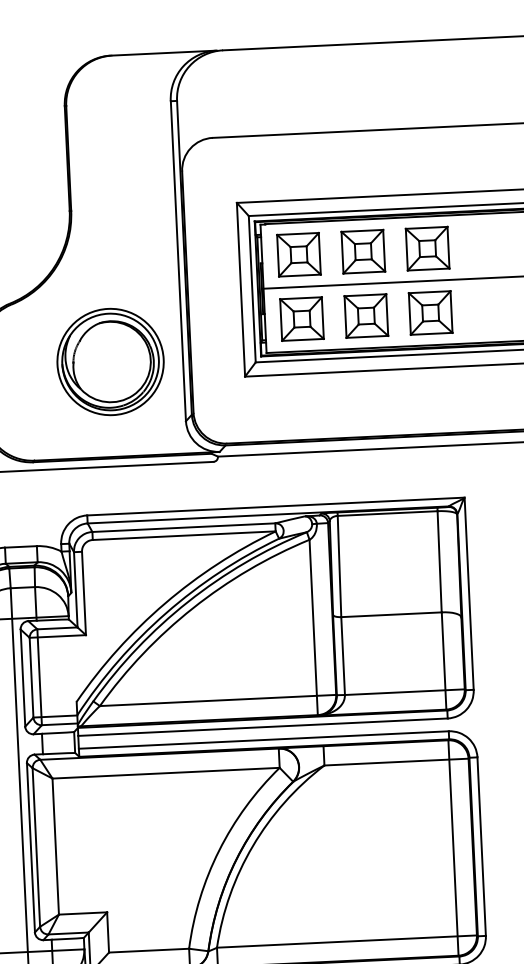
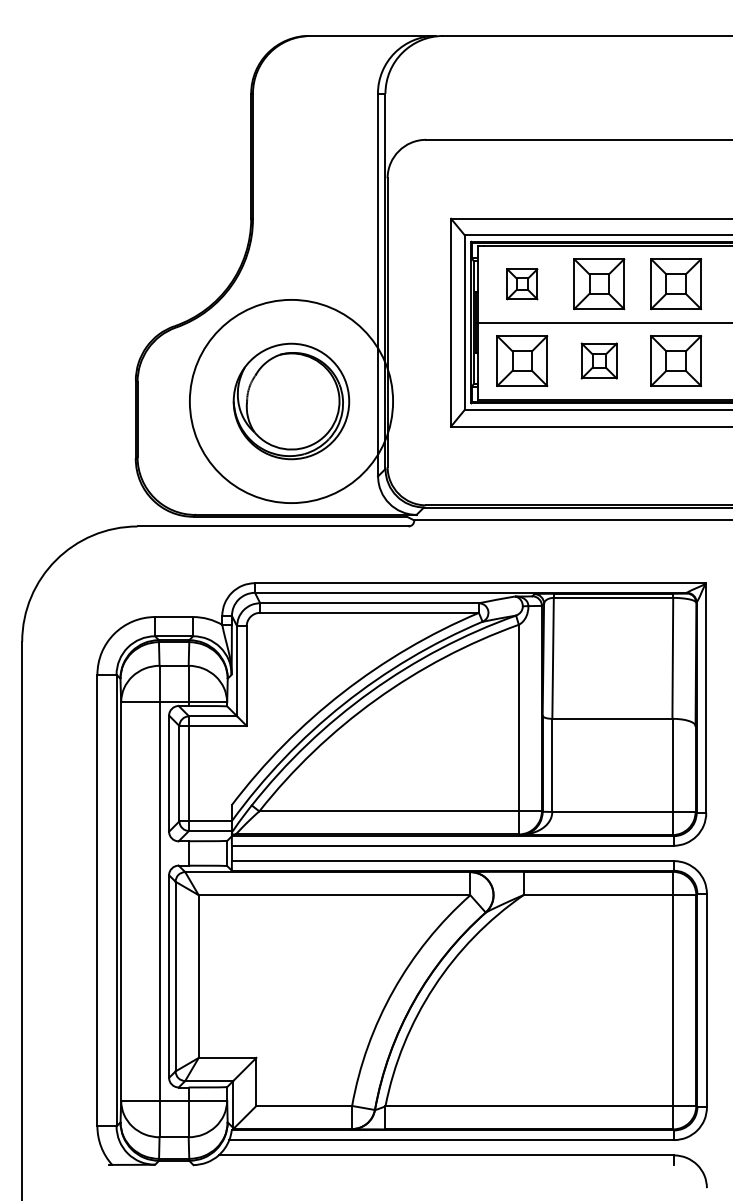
part: (299, 255) -> (522, 284), size x0.6
part: (366, 315) -> (599, 360), size x0.7
circle: (109, 362) -> (290, 401), size x1.6

